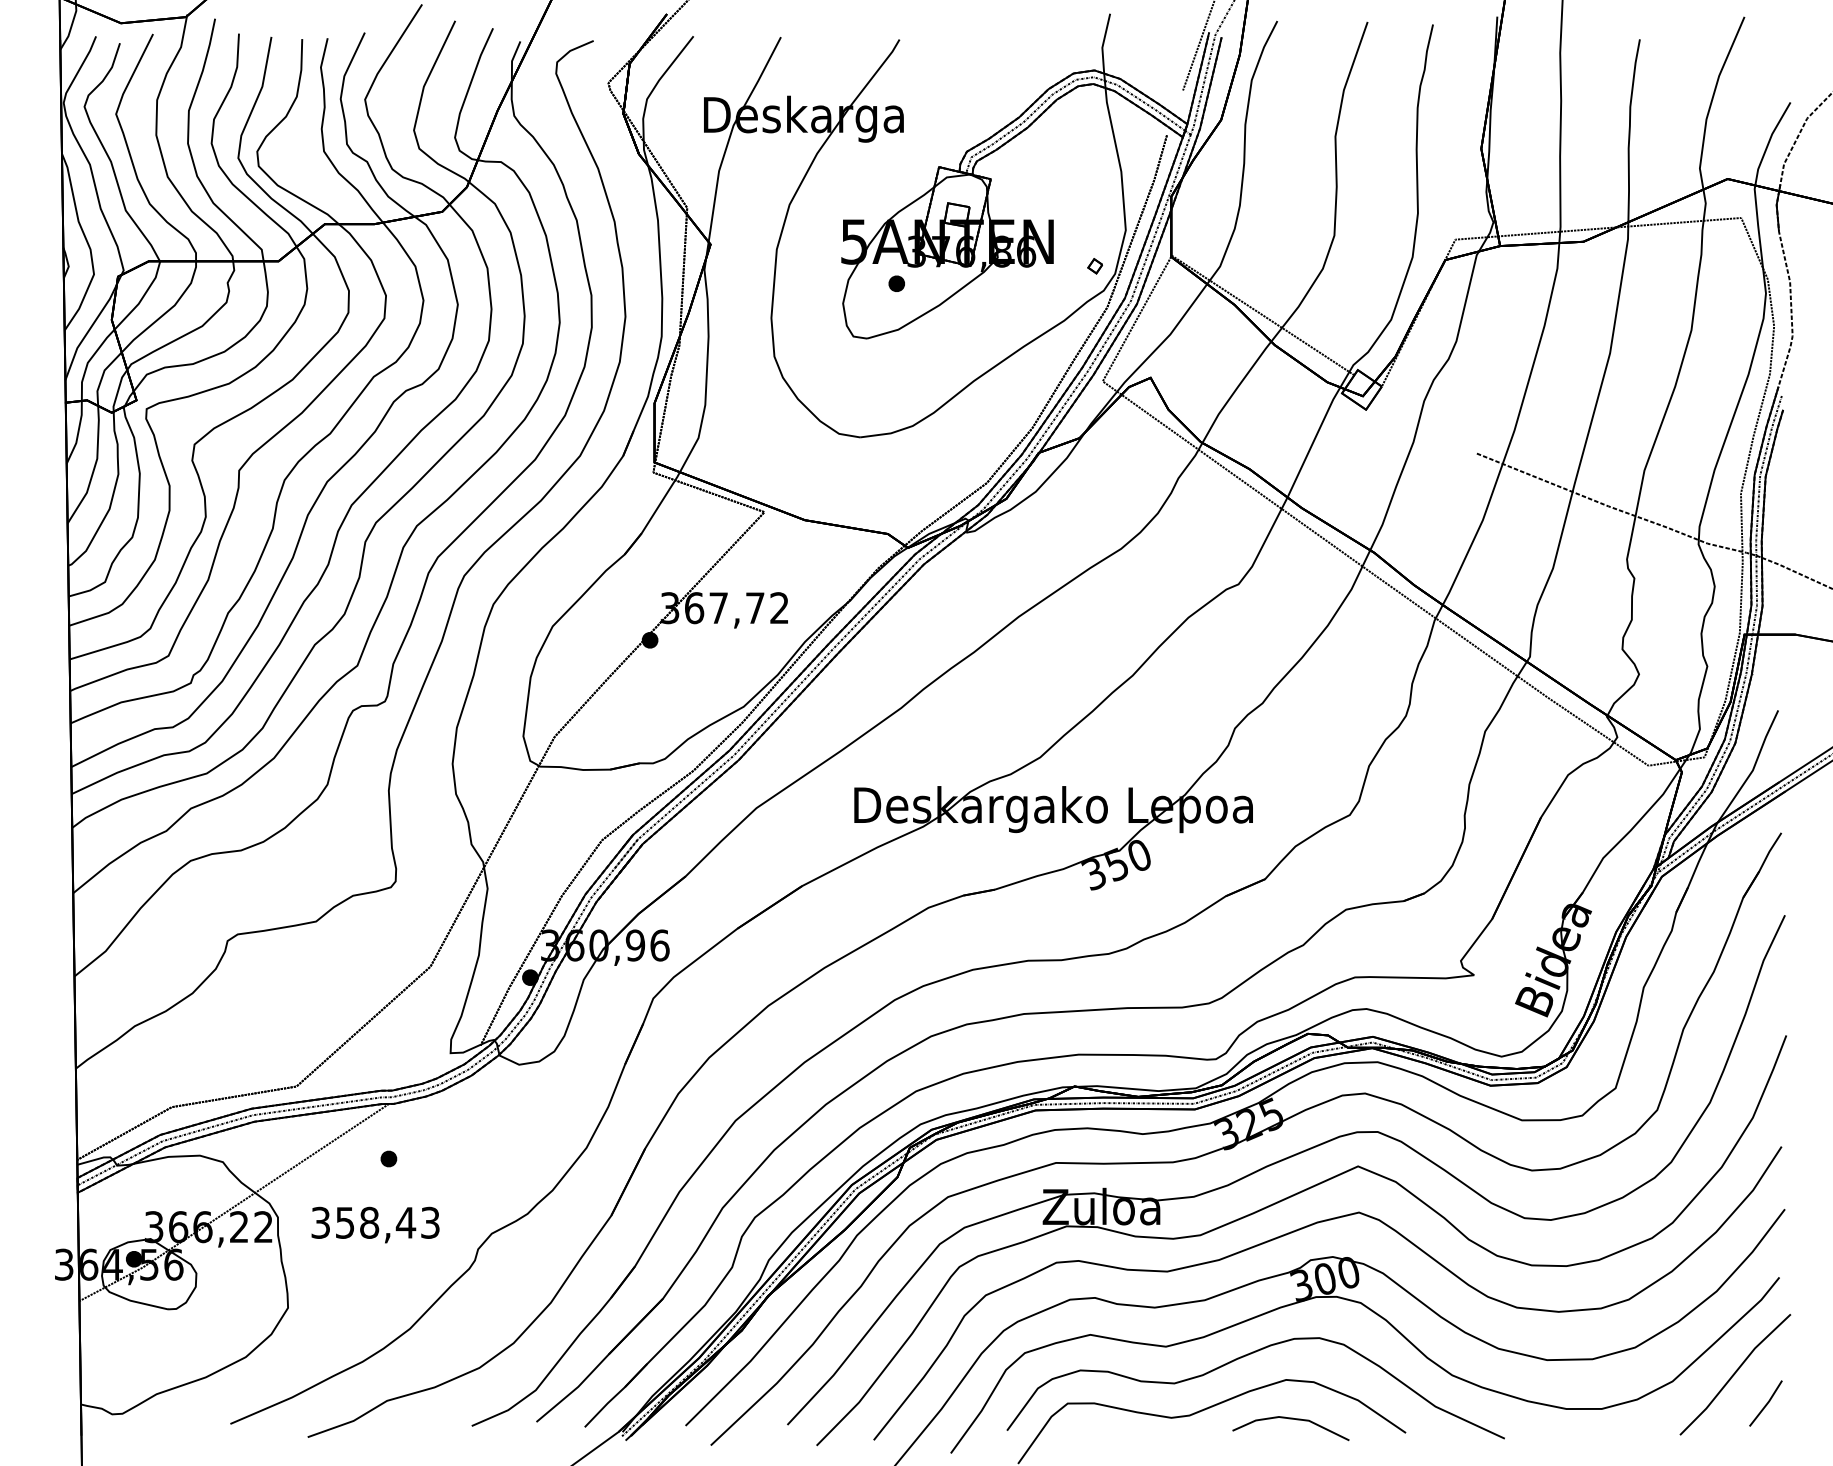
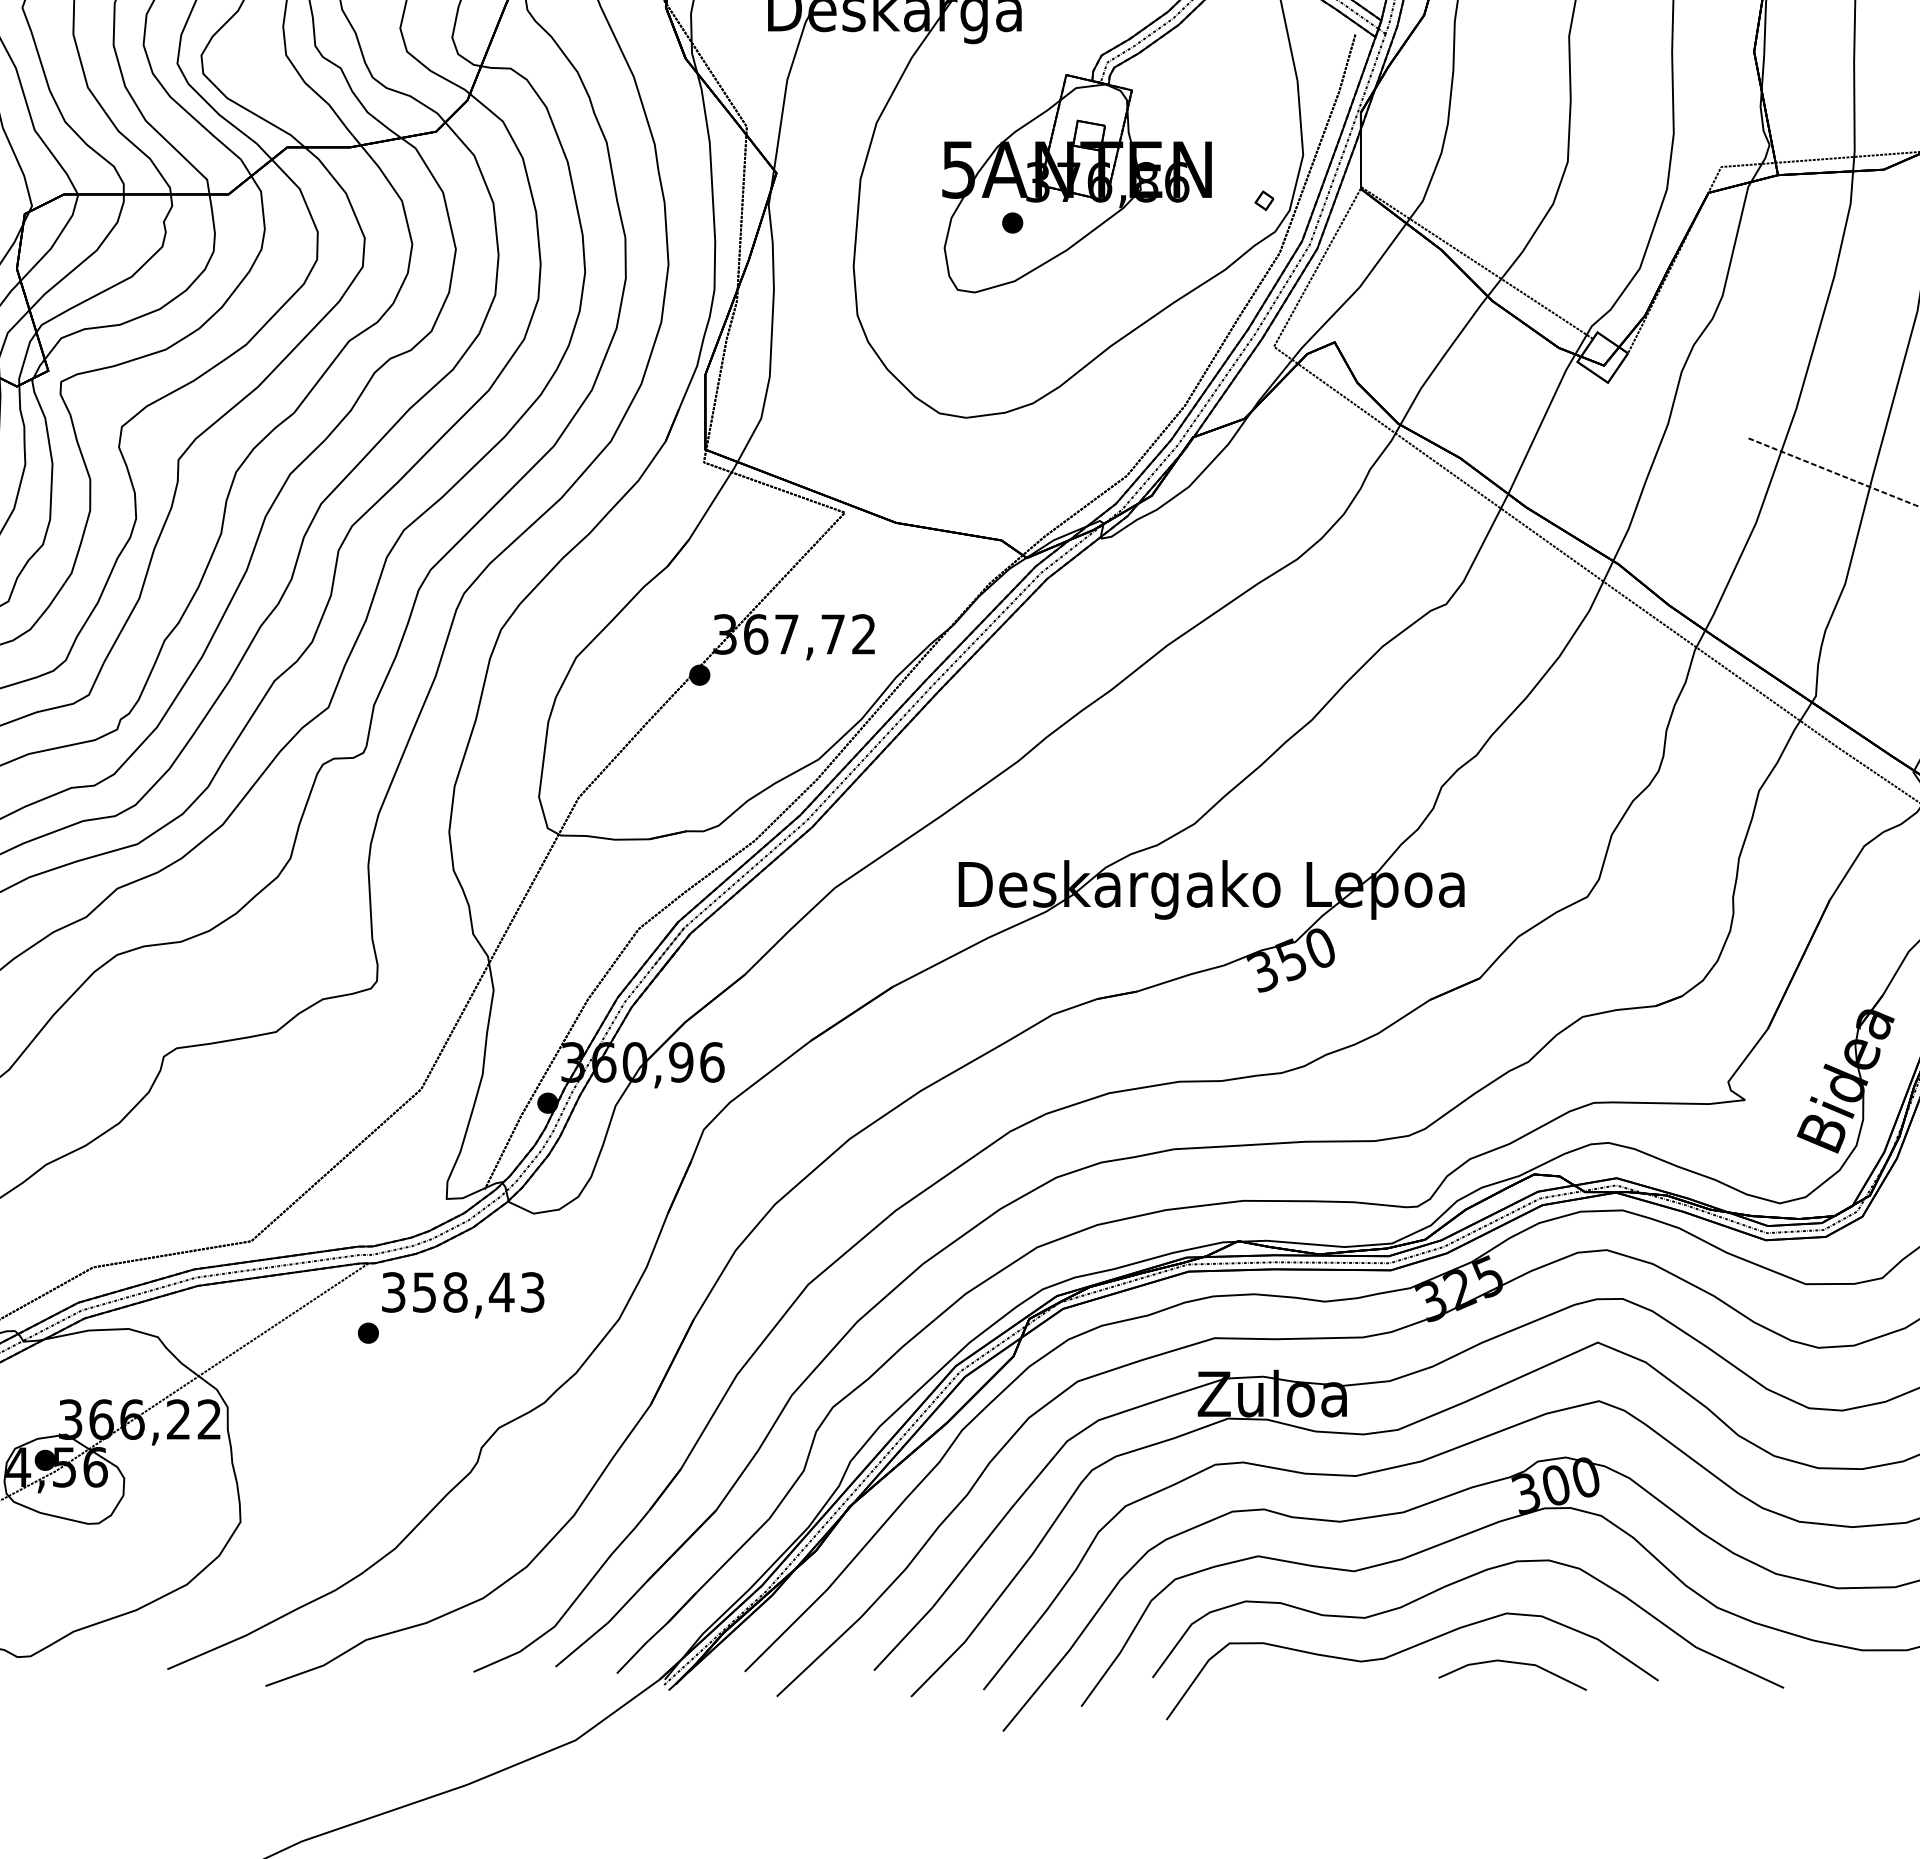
text: (375, 1224) -> (463, 1294), moved

